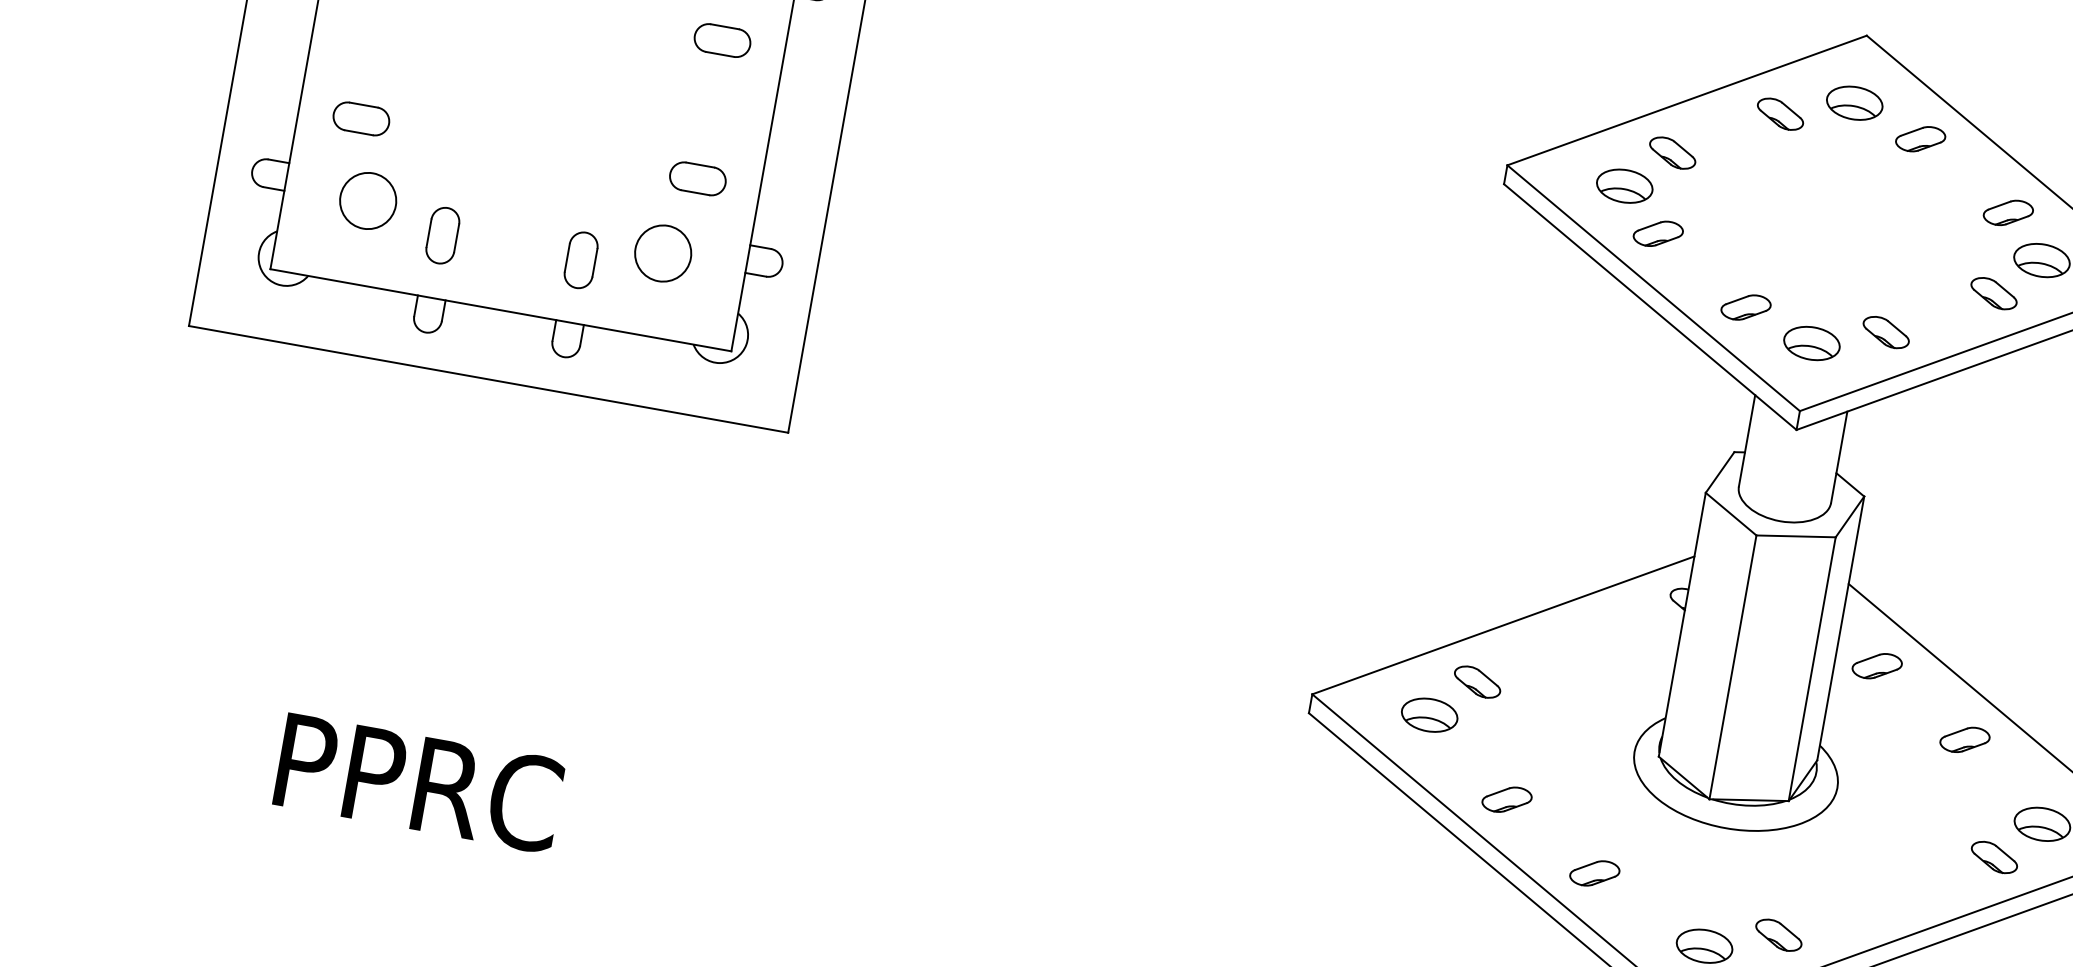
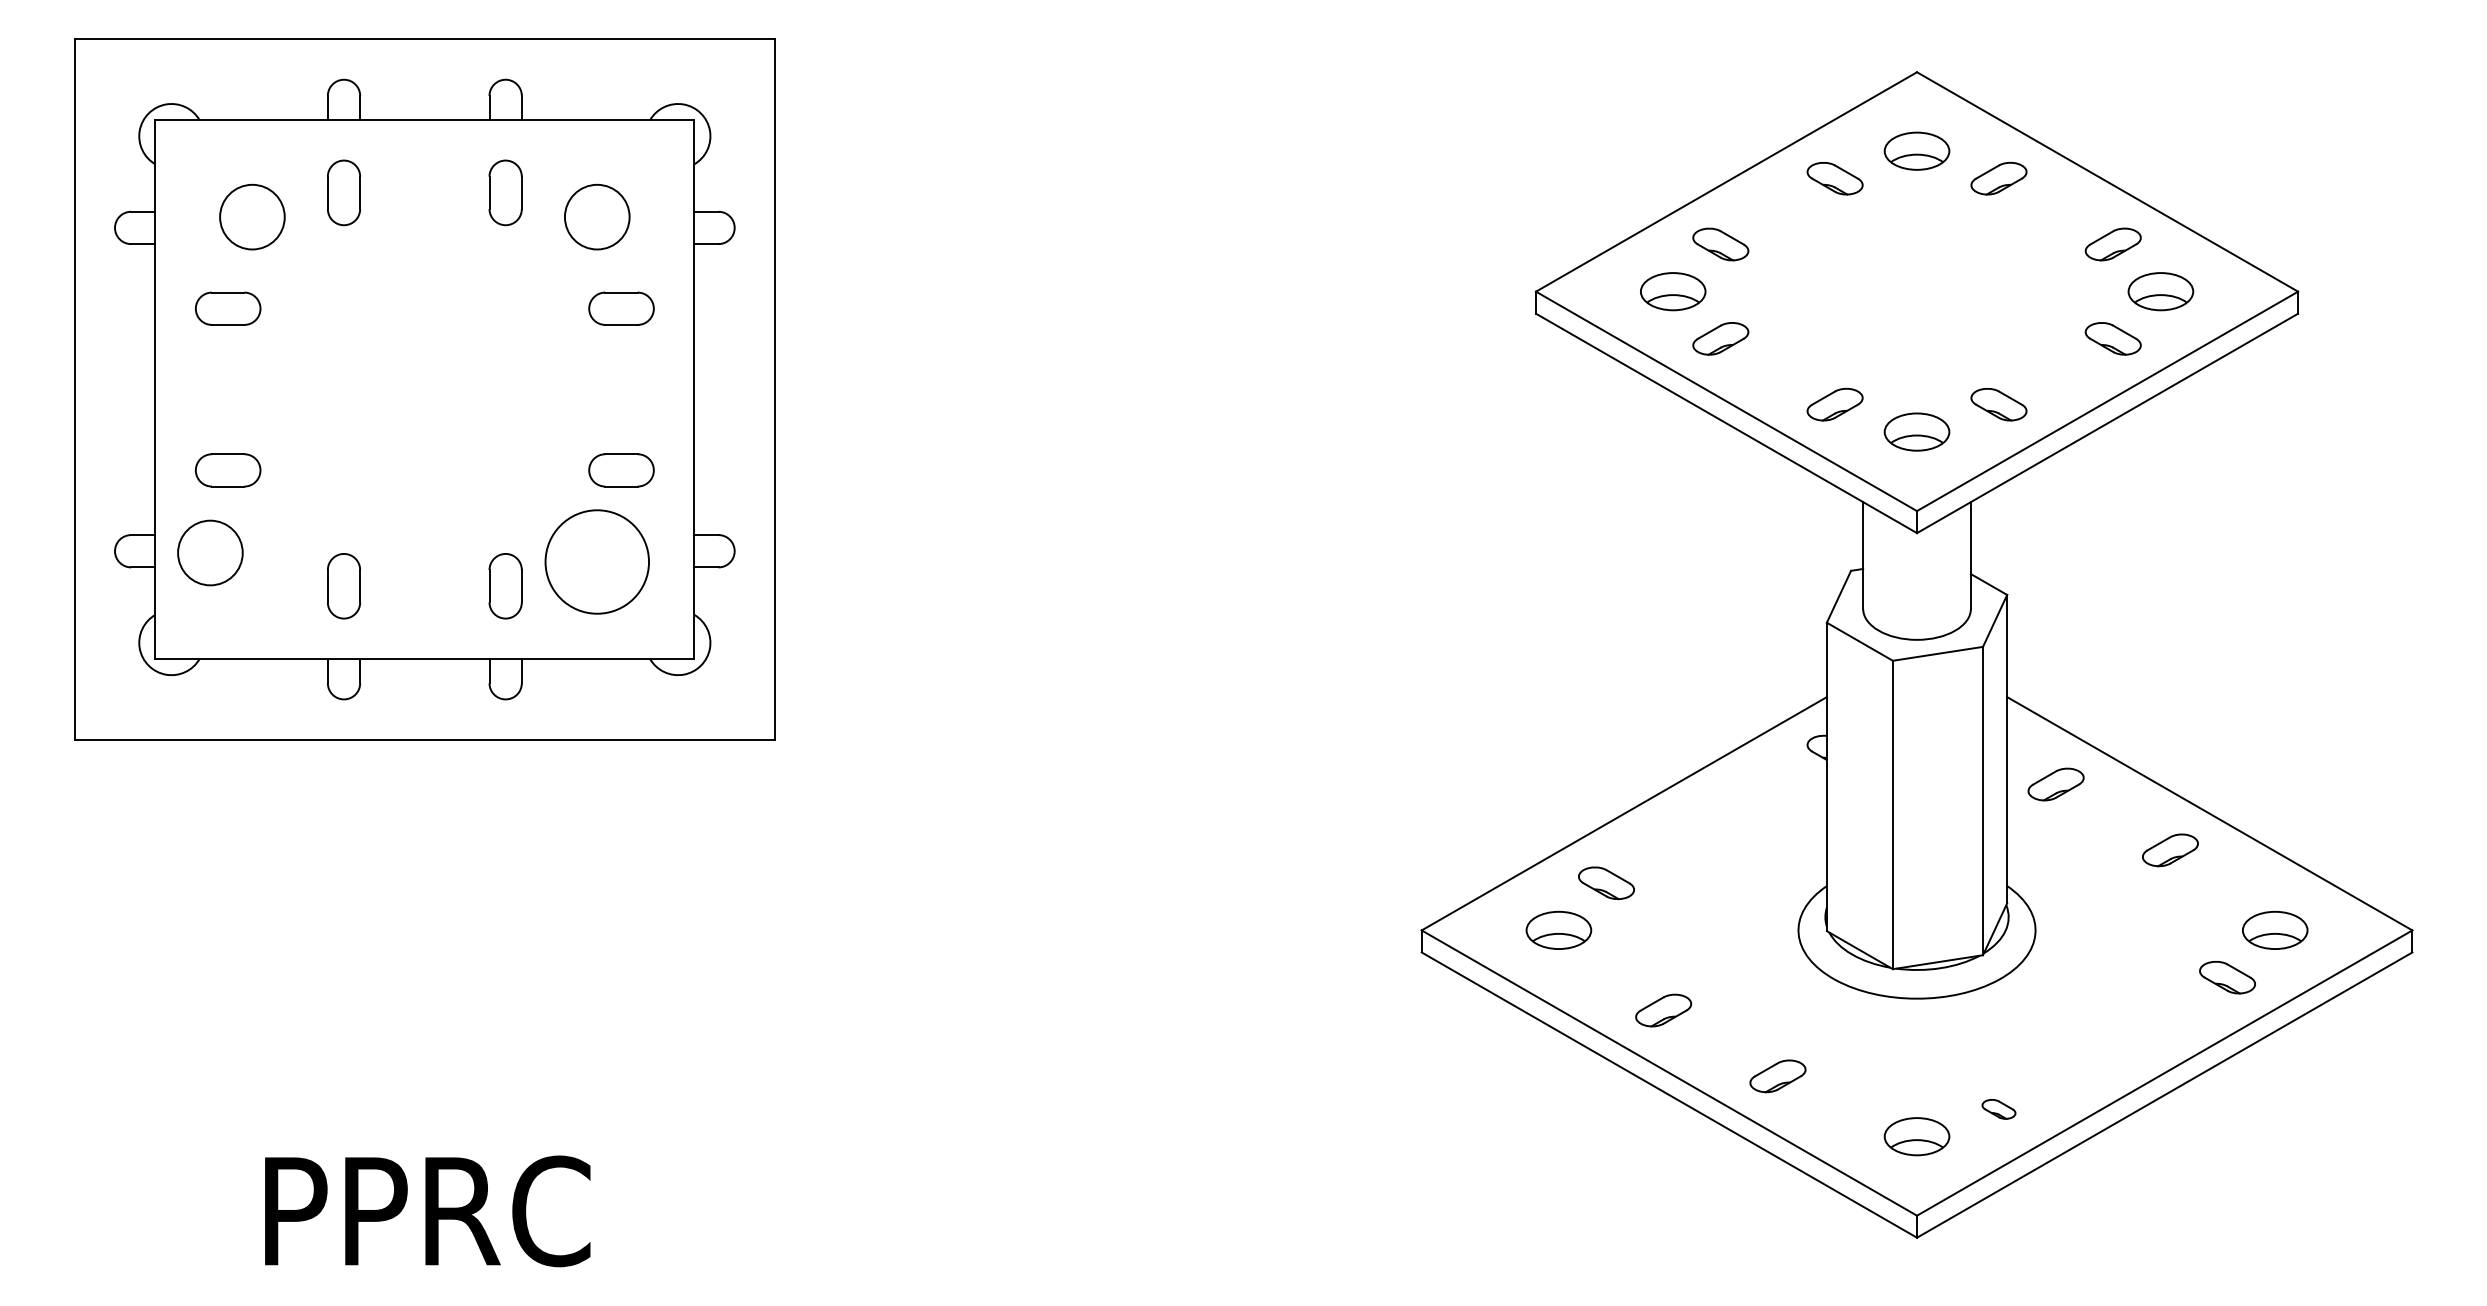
circle: (368, 200) -> (210, 552), moved
circle: (662, 252) -> (596, 561), size x1.6
part: (1778, 935) -> (1998, 1109), size x0.6

